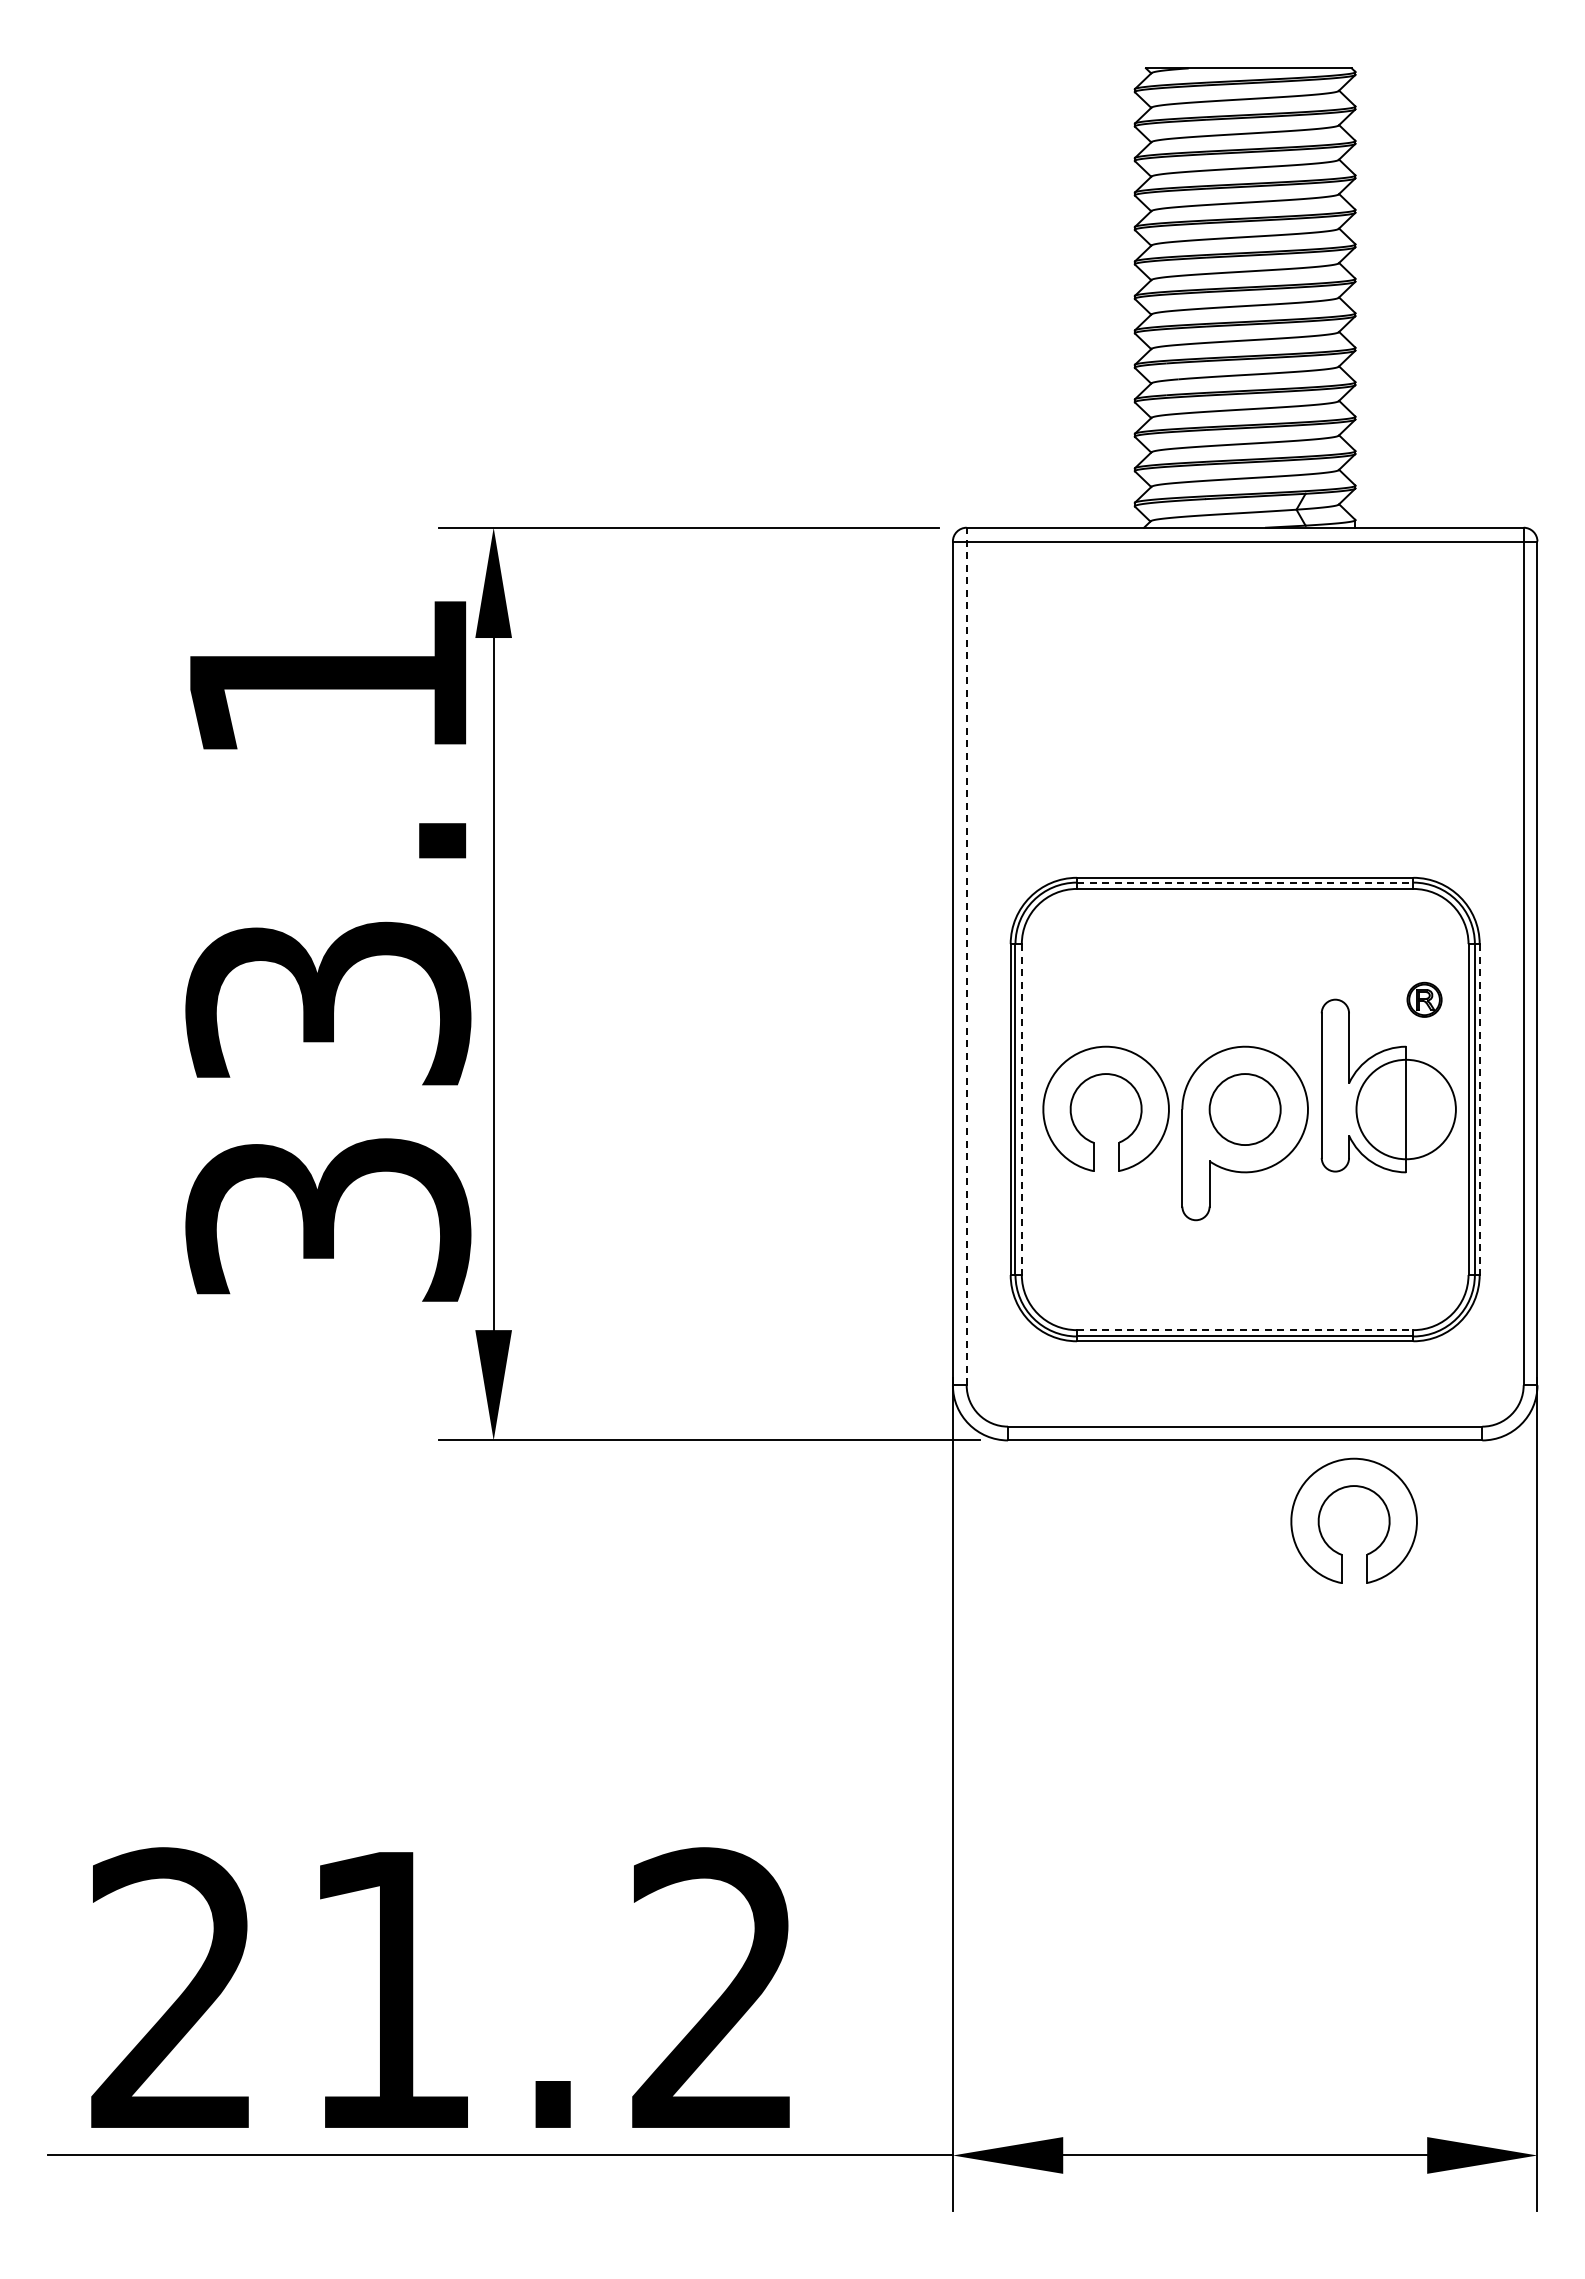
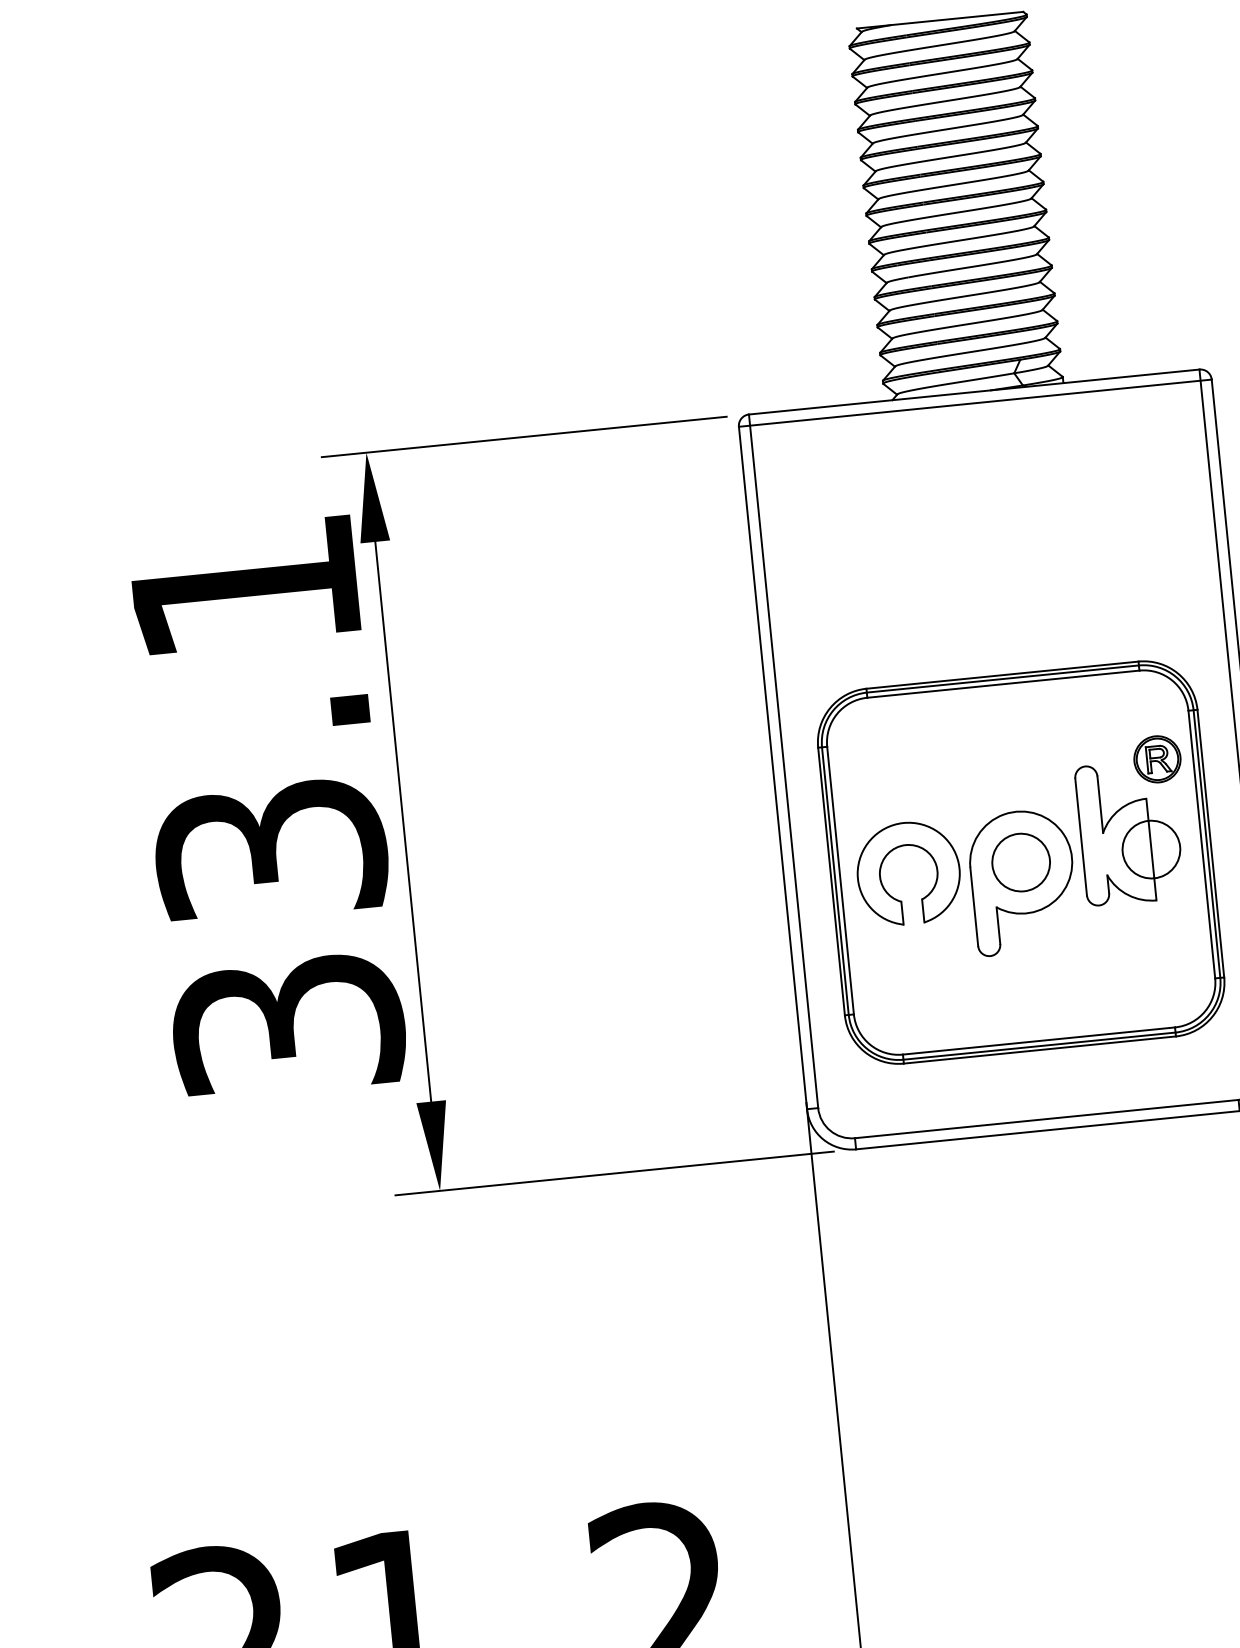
line: (1245, 882) -> (1003, 678), dashed -> solid
line: (966, 956) -> (783, 761), dashed -> solid
part: (1424, 999) -> (1157, 759), size x1.67
circle: (1405, 1109) -> (1150, 849), size x0.71
line: (1021, 1110) -> (840, 881), dashed -> solid
line: (1479, 1110) -> (1210, 844), dashed -> solid
line: (1245, 1330) -> (1039, 1041), dashed -> solid
part: (1334, 1493) -> (1124, 1165), removed

